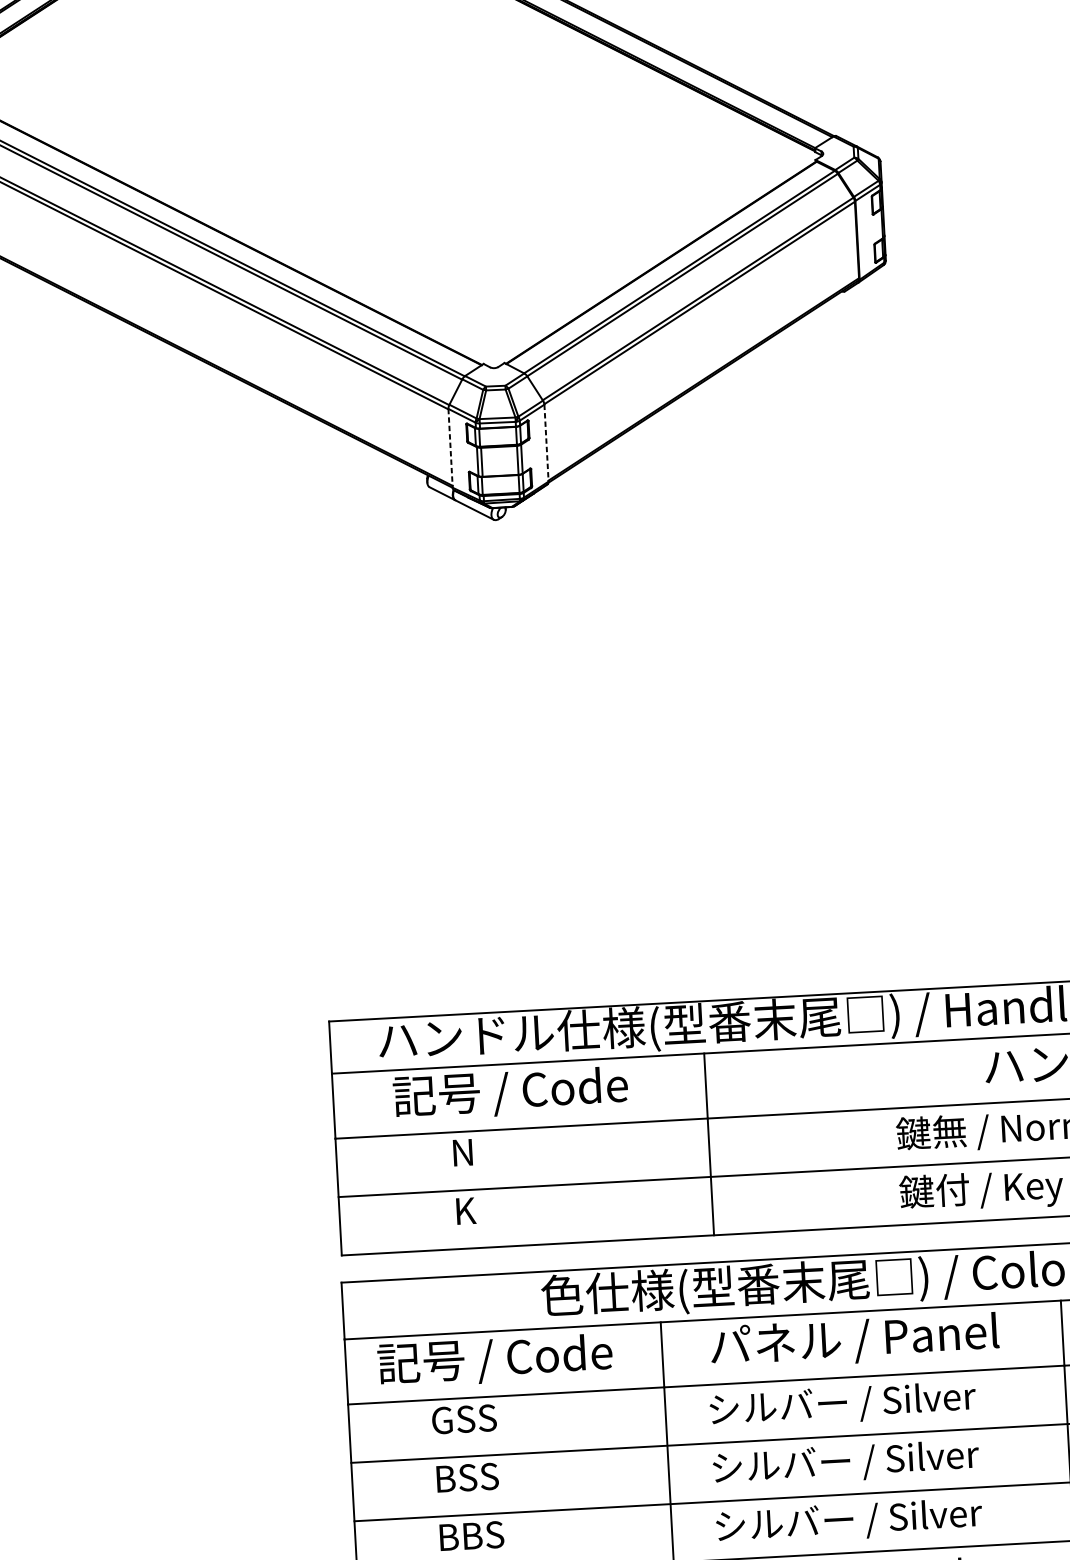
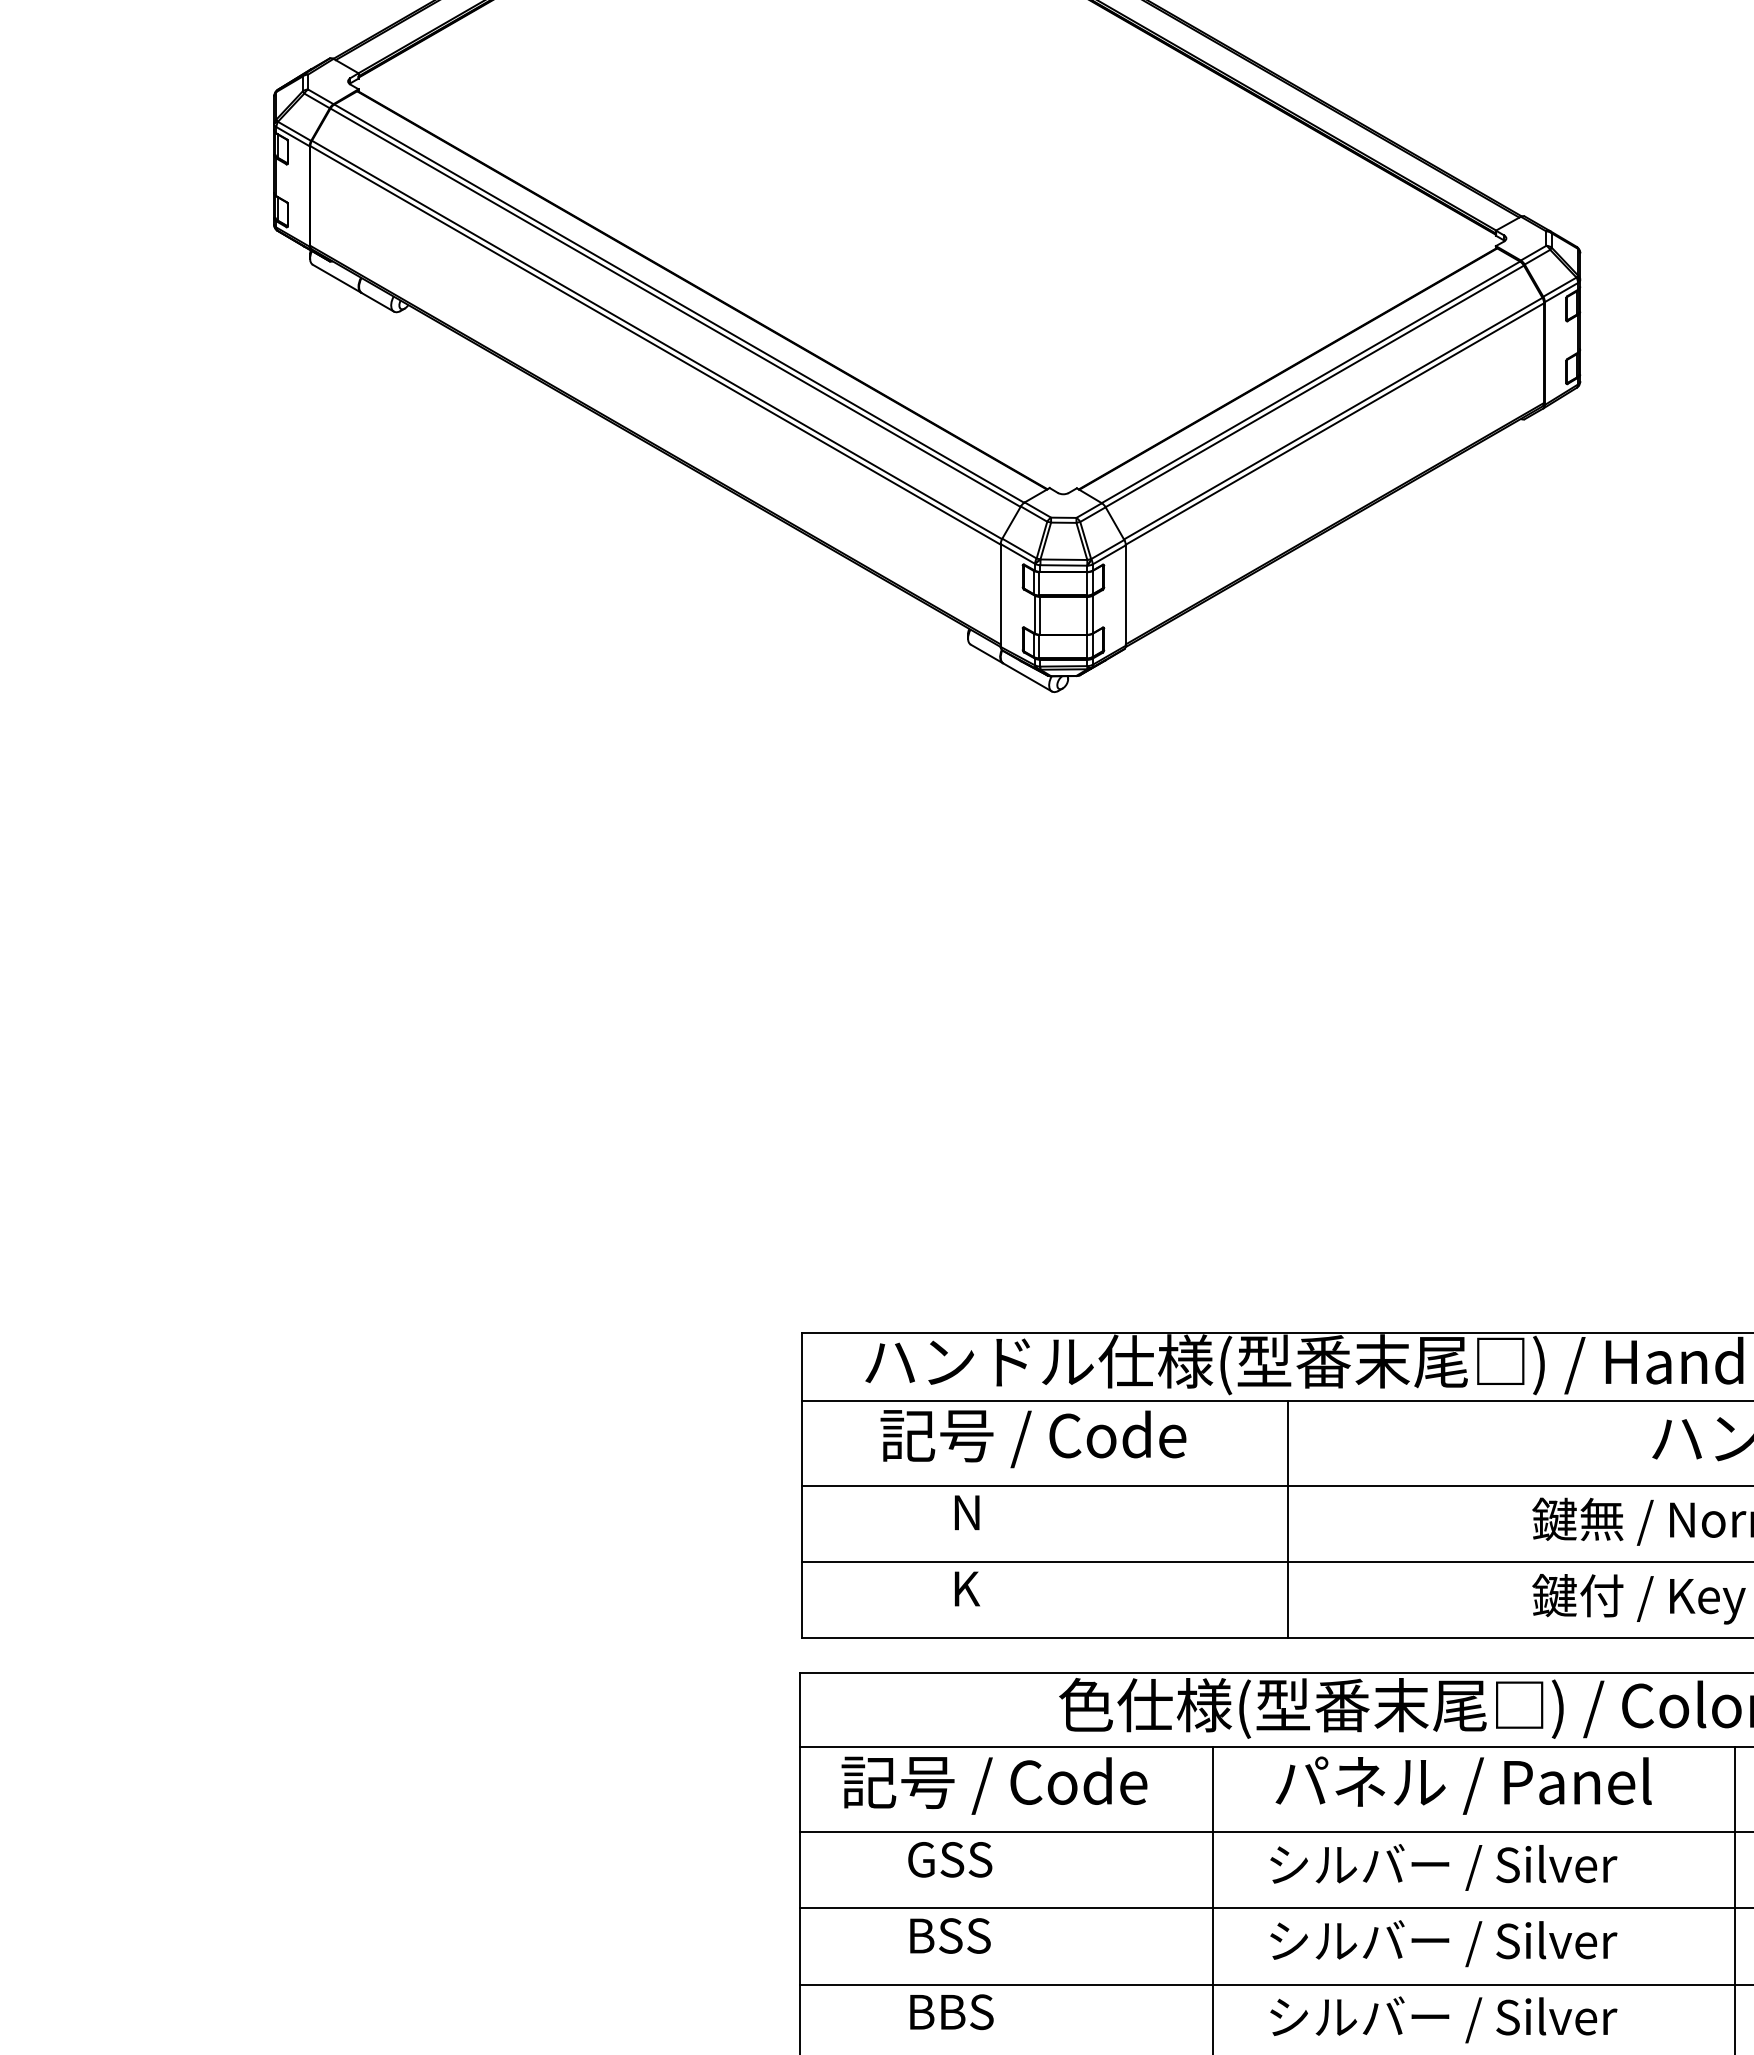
line: (546, 443) -> (1125, 595), dashed -> solid
line: (450, 448) -> (1000, 595), dashed -> solid

